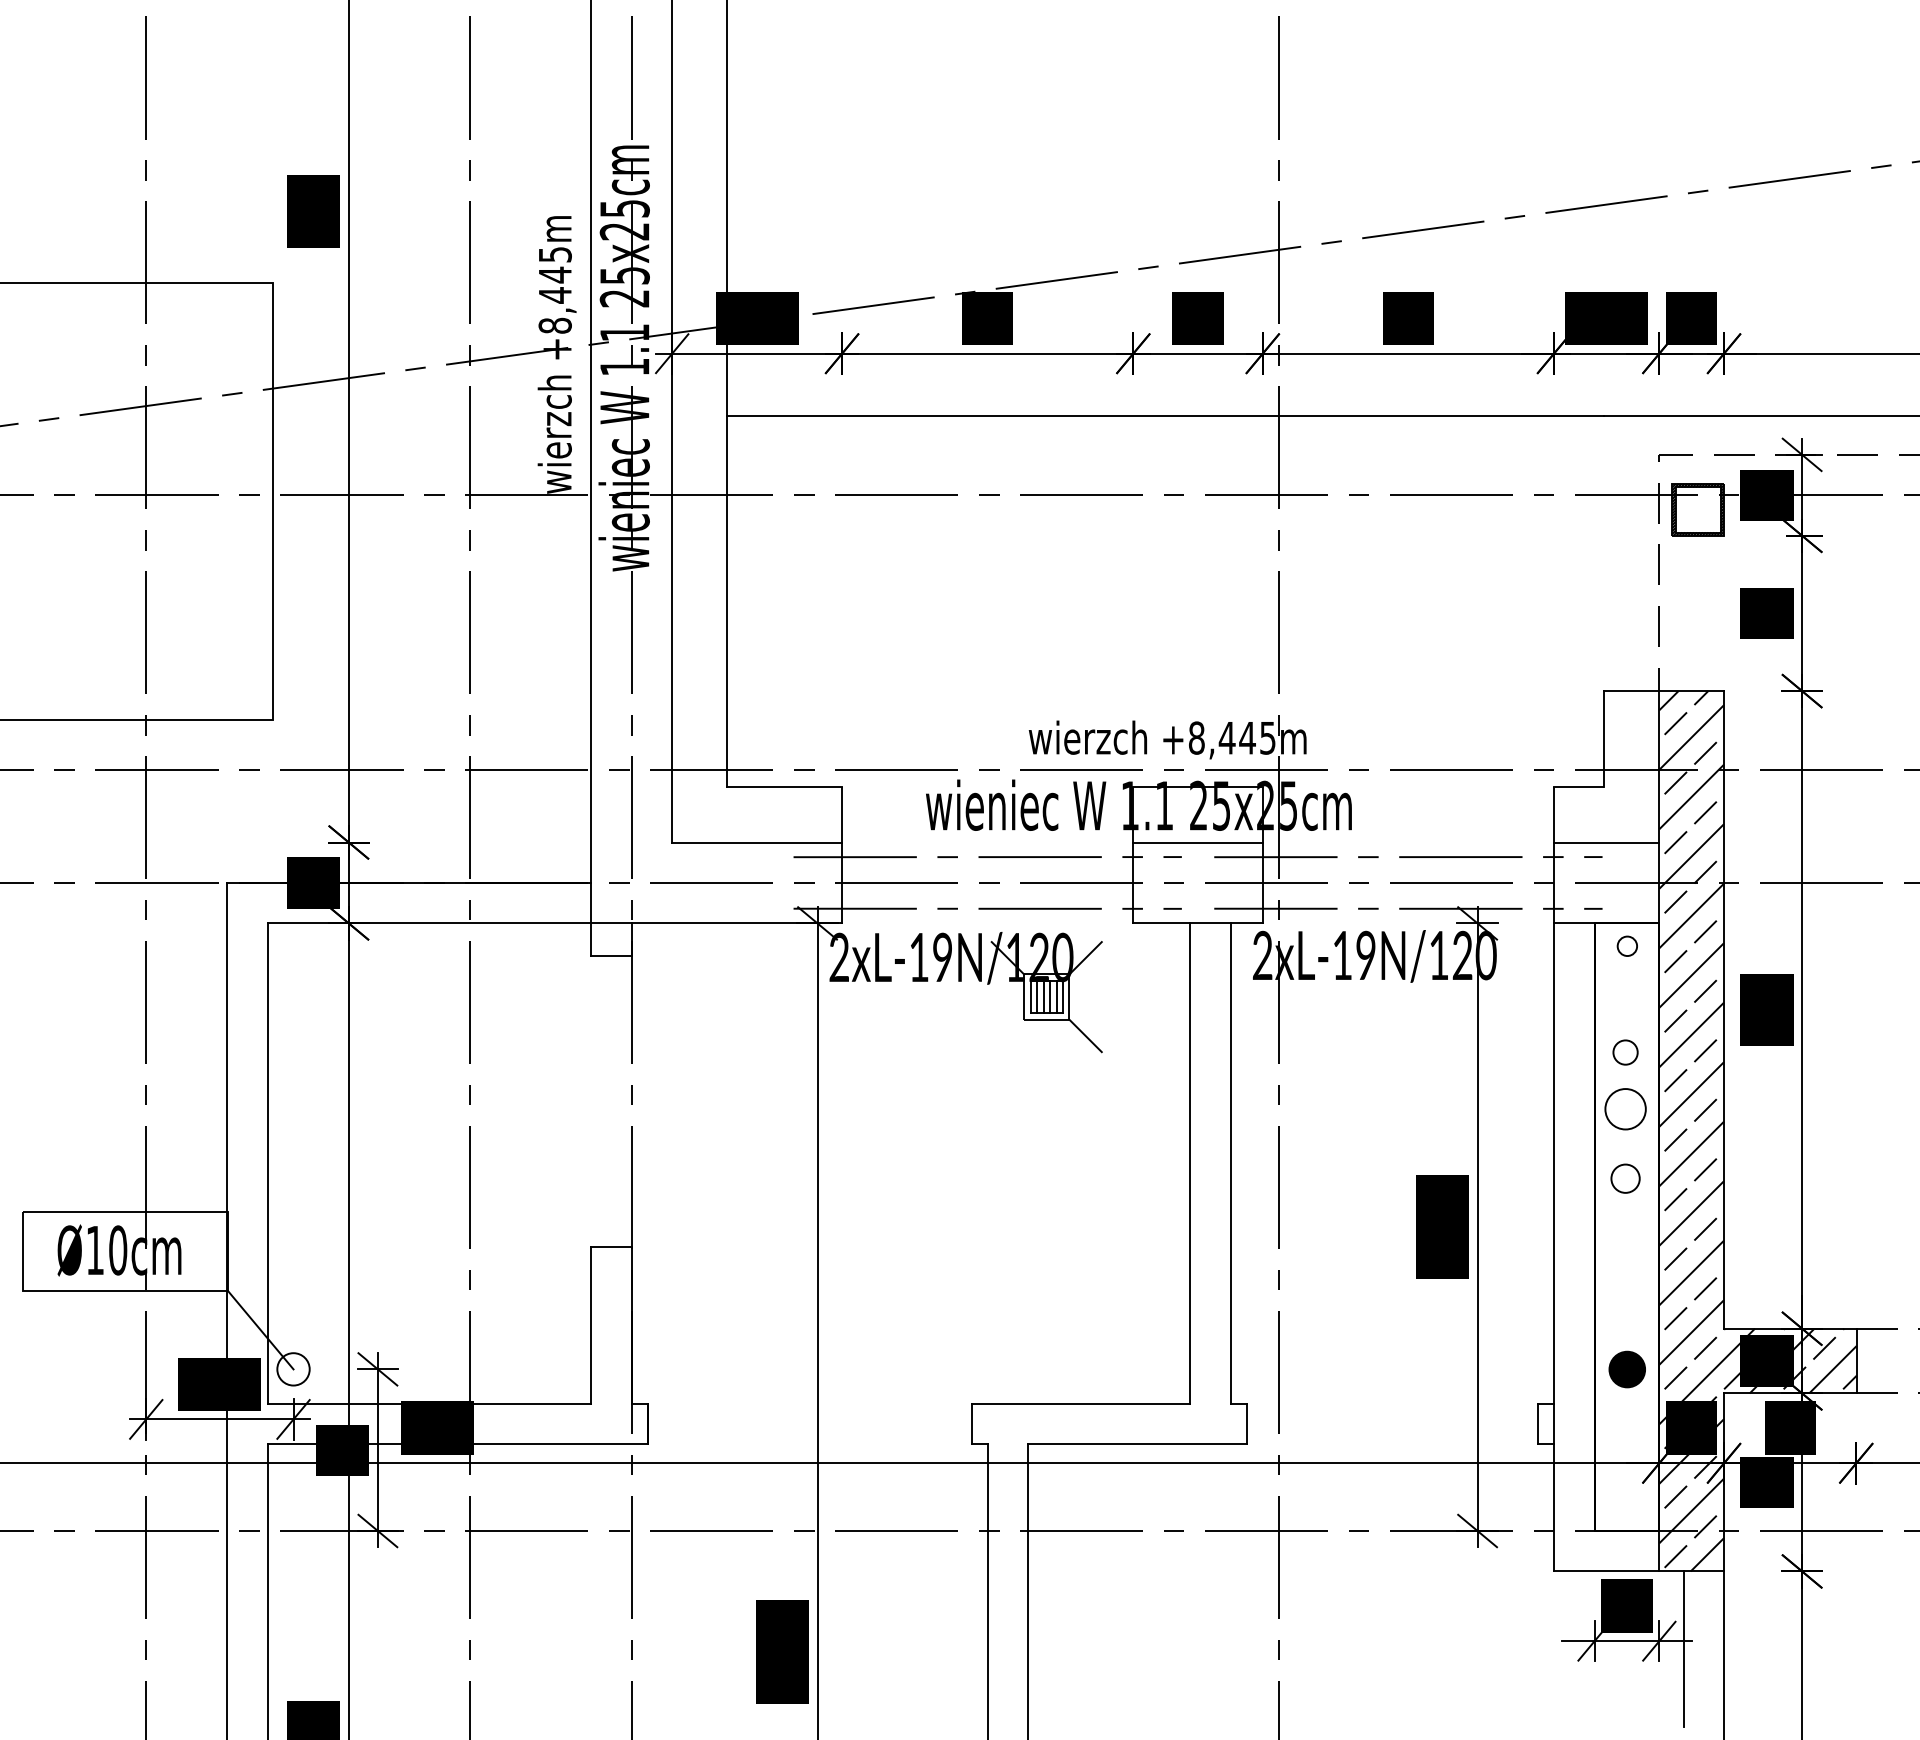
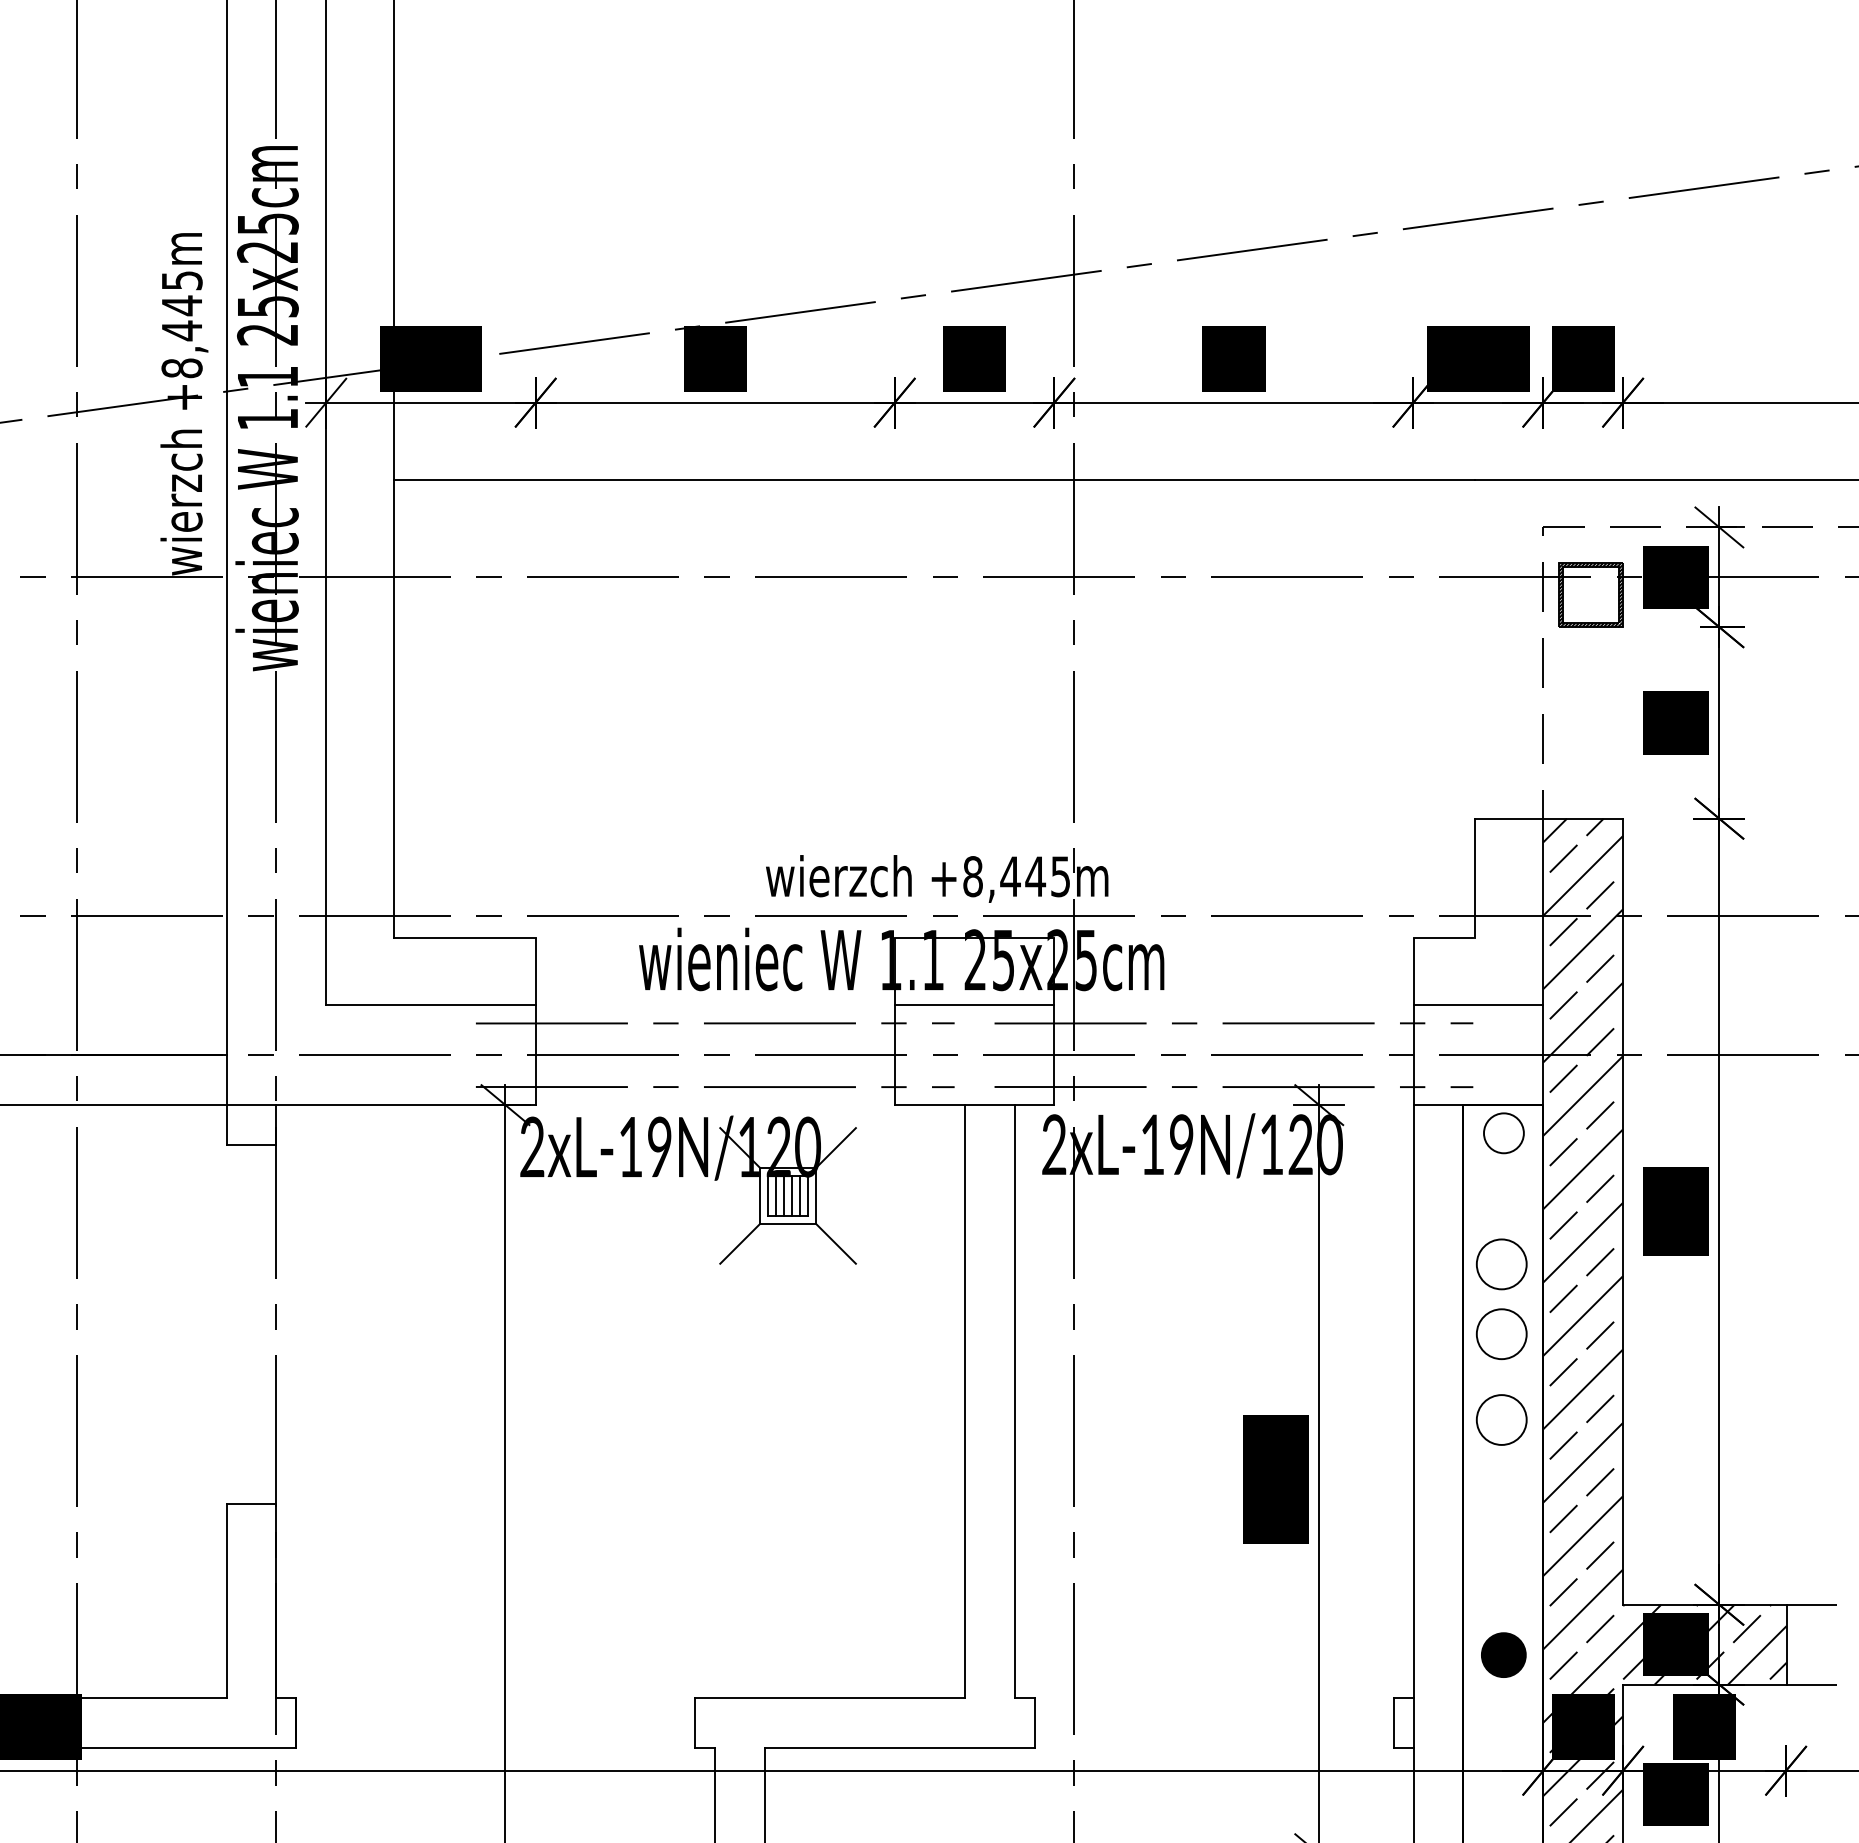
circle: (1627, 946) -> (1504, 1133), size x1.67
line: (1007, 1035) -> (739, 1243), added
circle: (1625, 1052) -> (1501, 1264), size x1.67
circle: (1625, 1178) -> (1501, 1419), size x1.43

